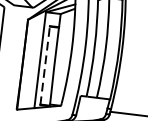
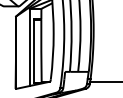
line: (45, 65) -> (34, 51), dashed -> solid

